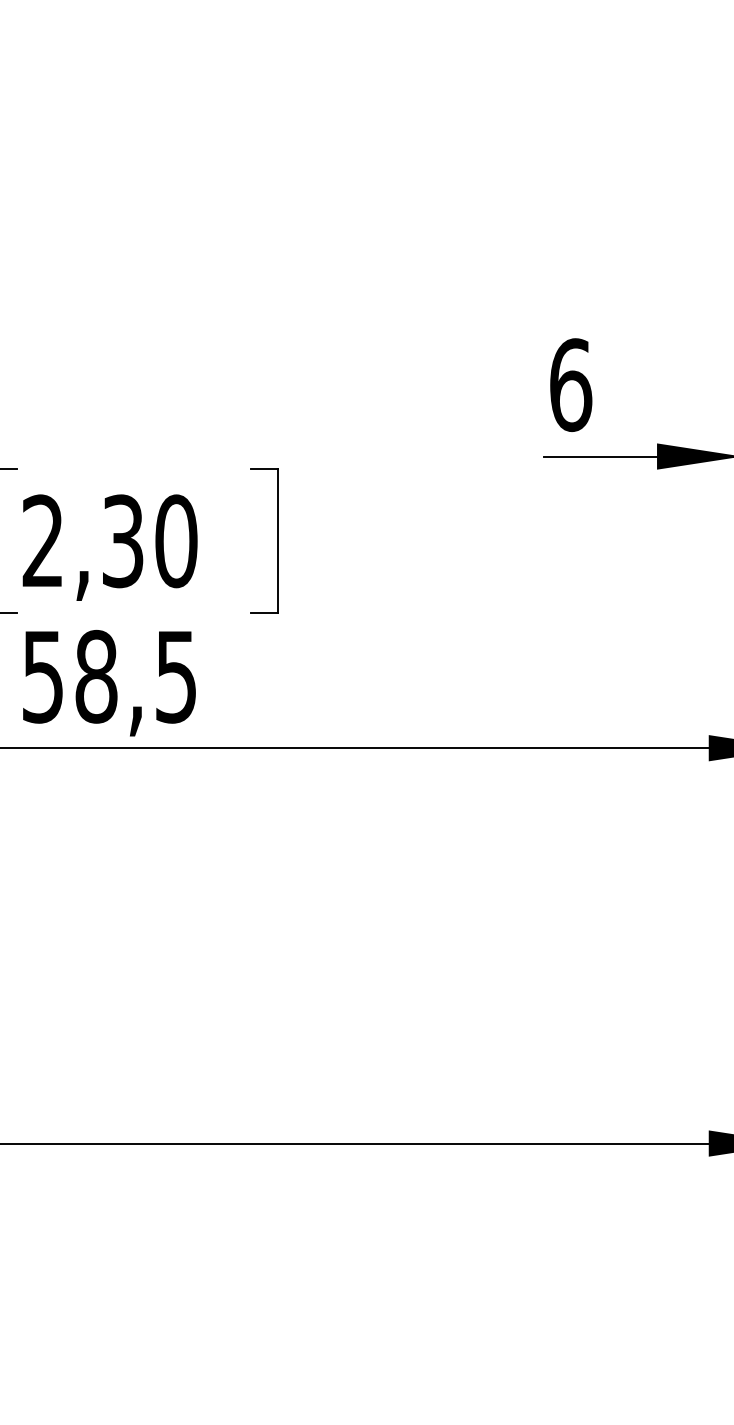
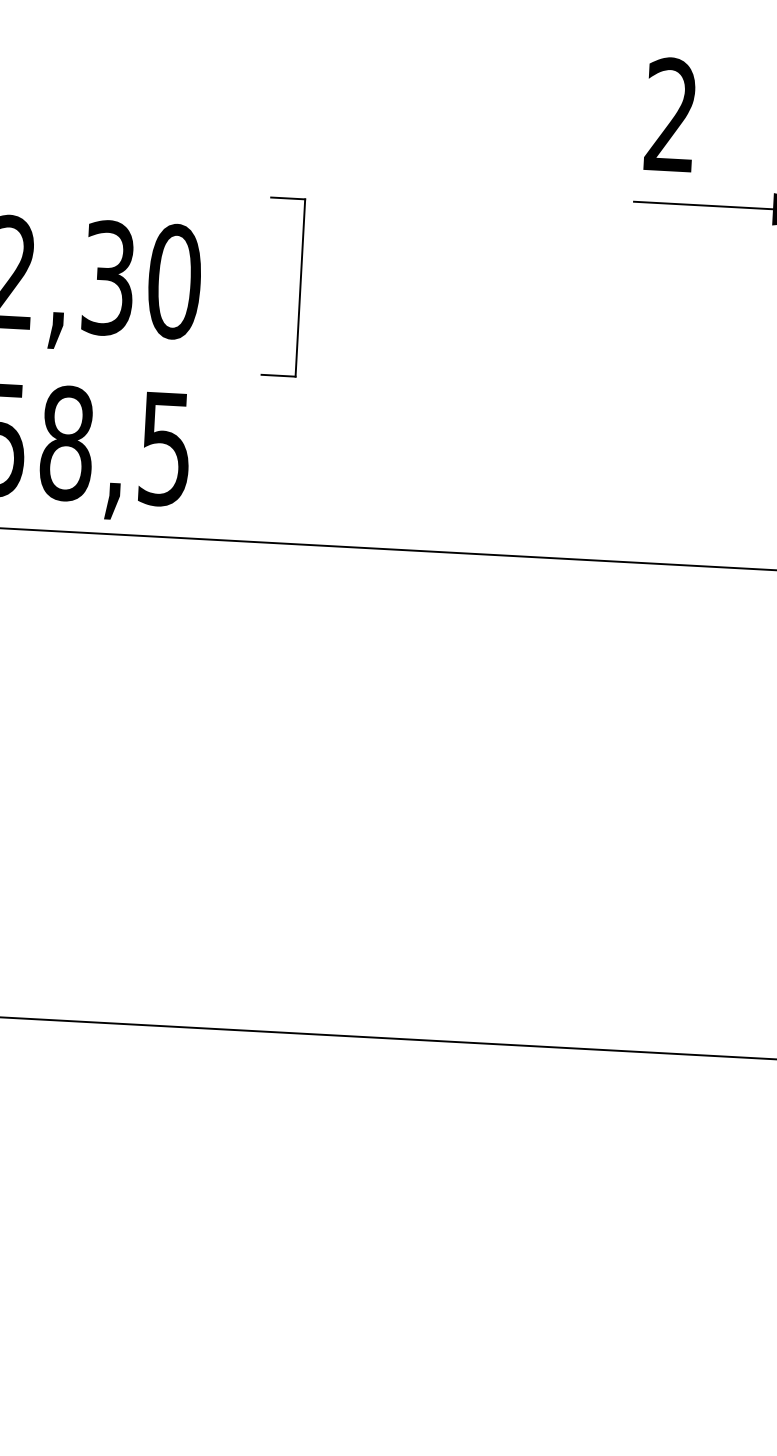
text: (571, 385) -> (672, 115), 6 -> 2

